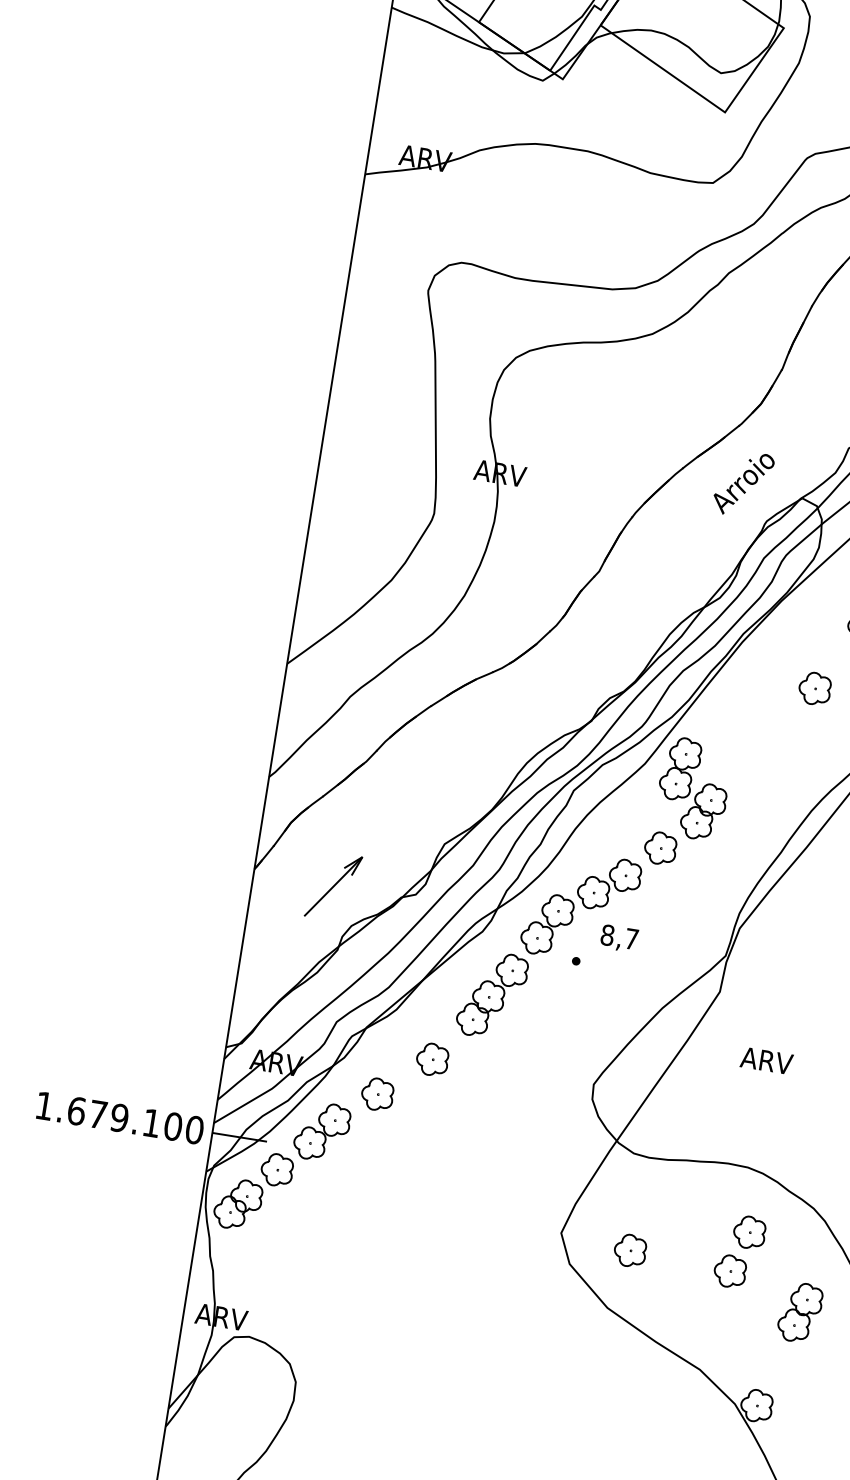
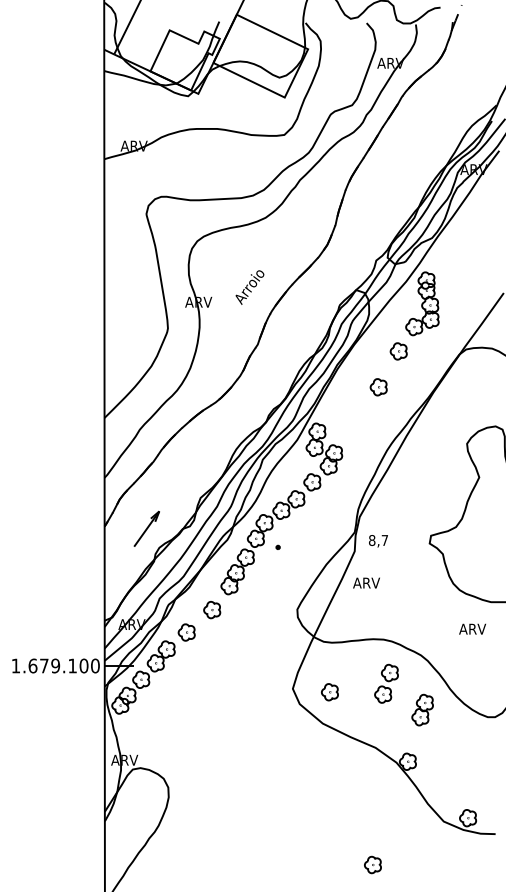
text: (742, 483) -> (249, 287), moved
text: (619, 939) -> (378, 541), moved
text: (766, 1059) -> (366, 582), moved

